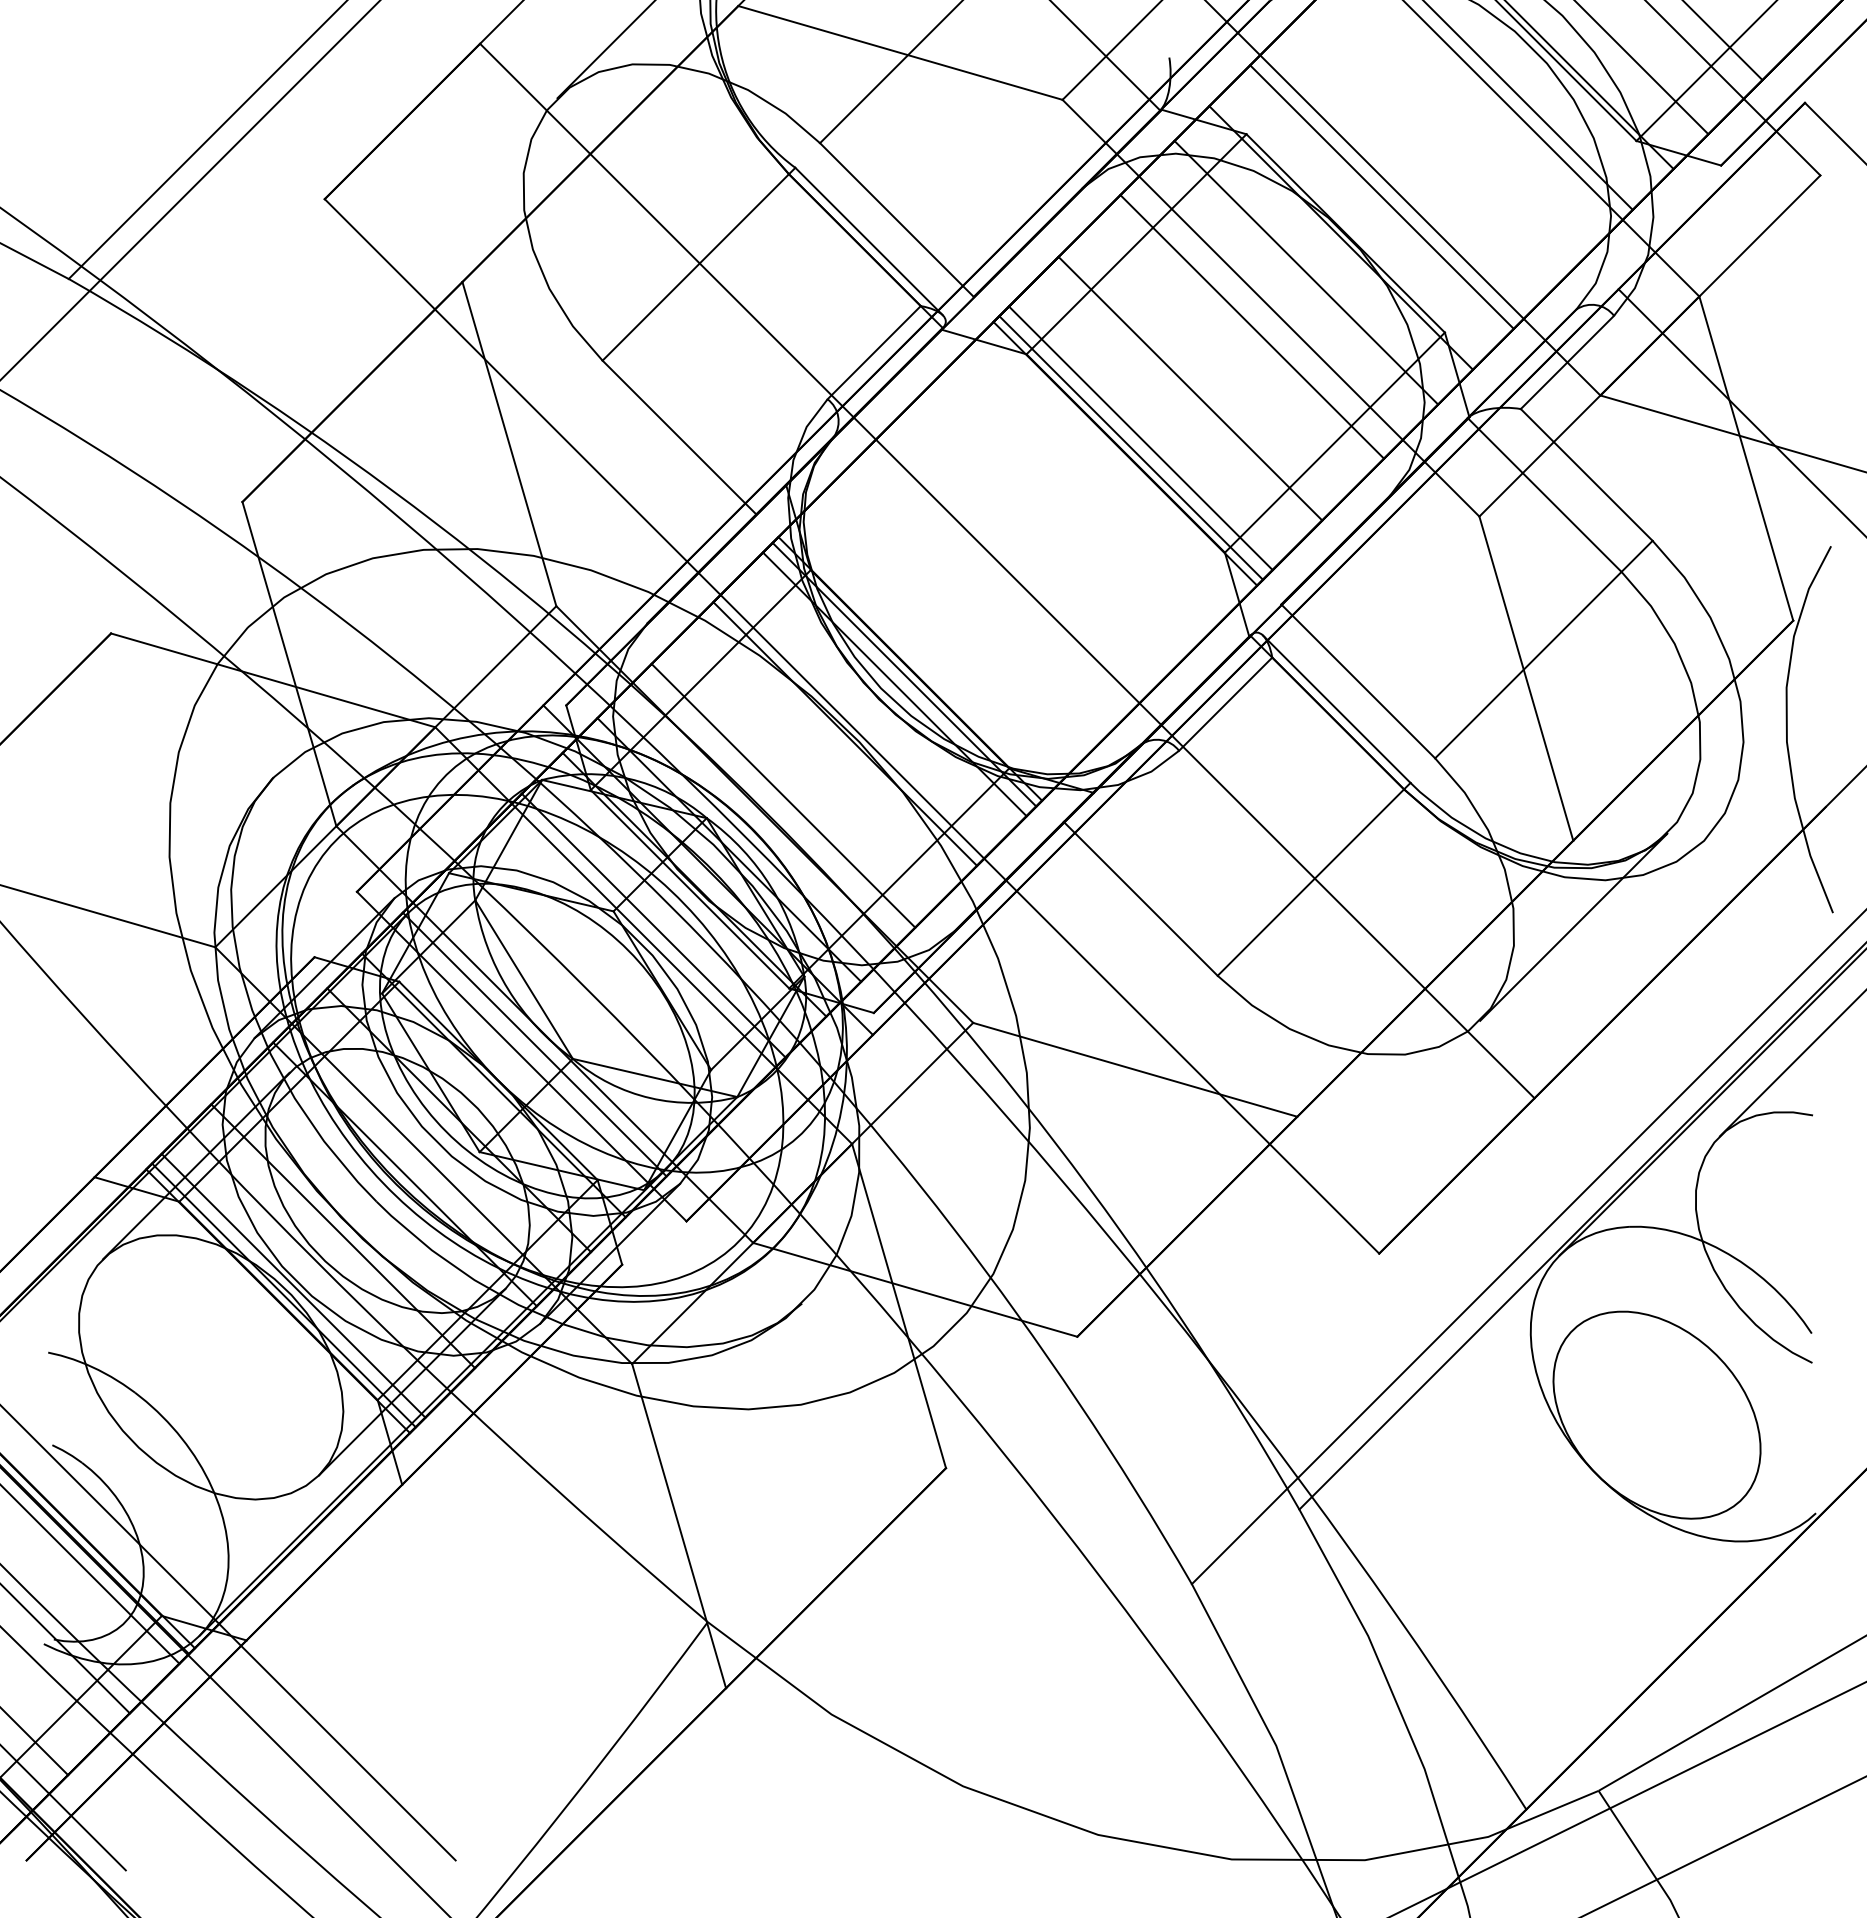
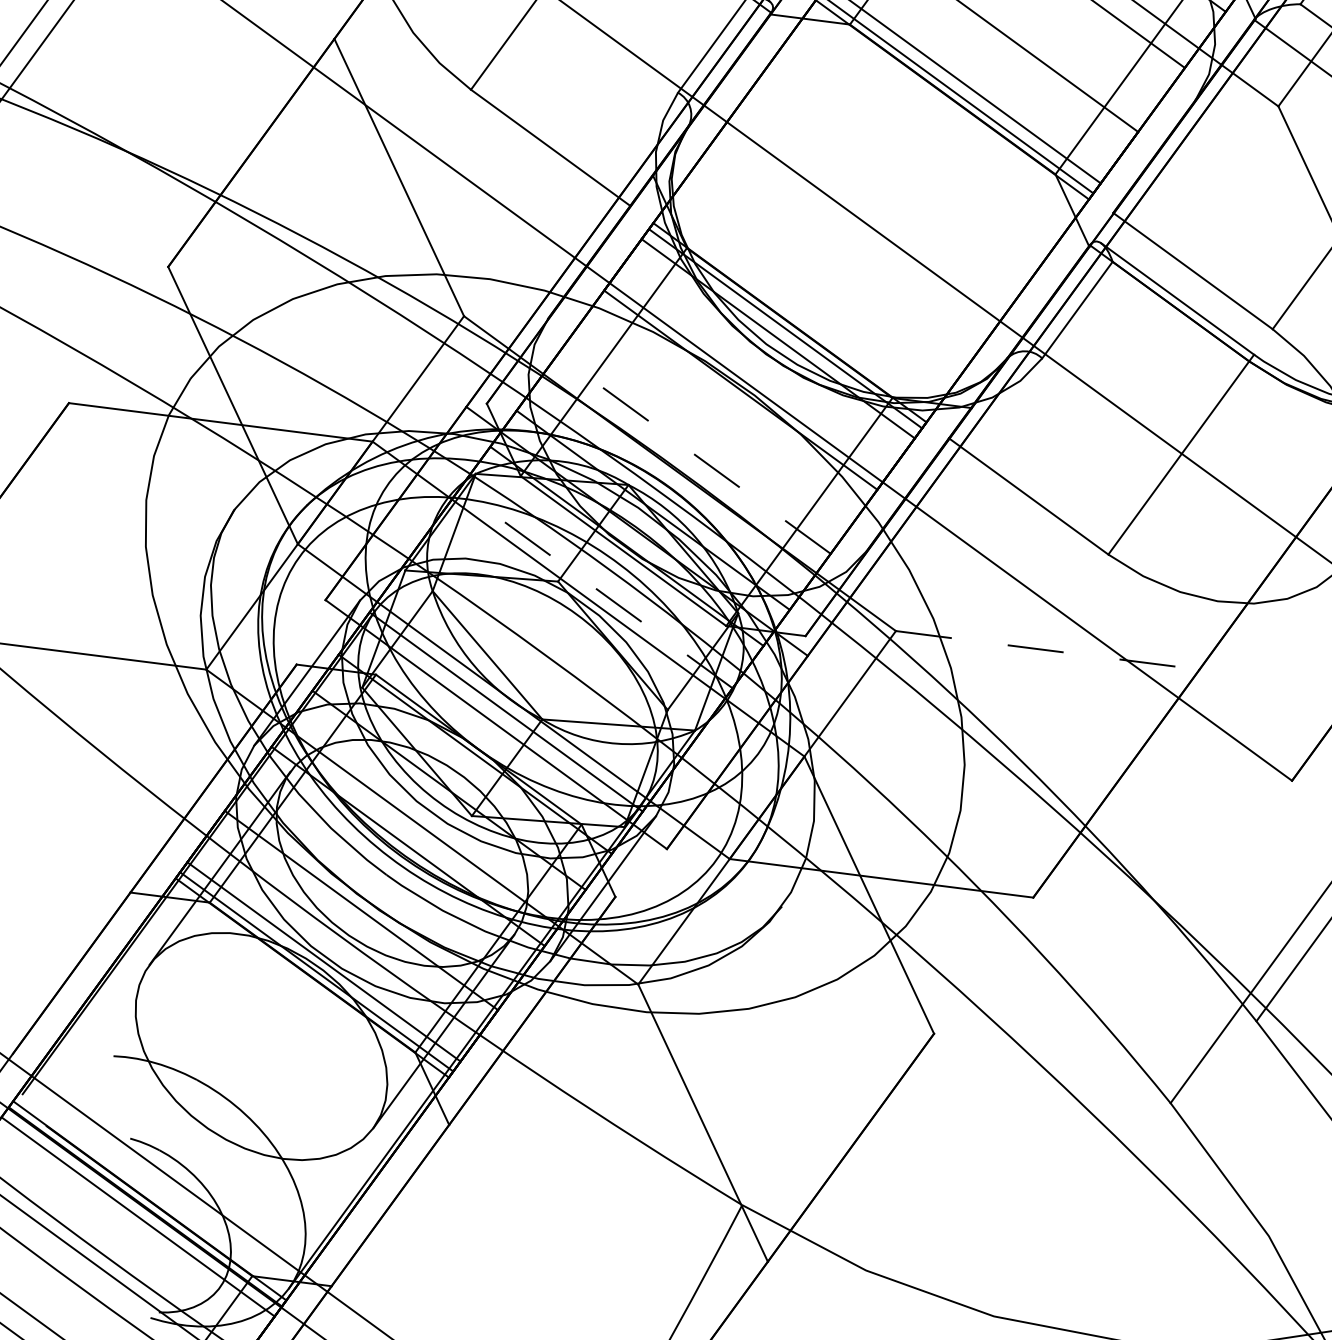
line: (783, 795) -> (694, 453), solid -> dashed
line: (653, 925) -> (595, 588), solid -> dashed
line: (1135, 1069) -> (1047, 650), solid -> dashed

